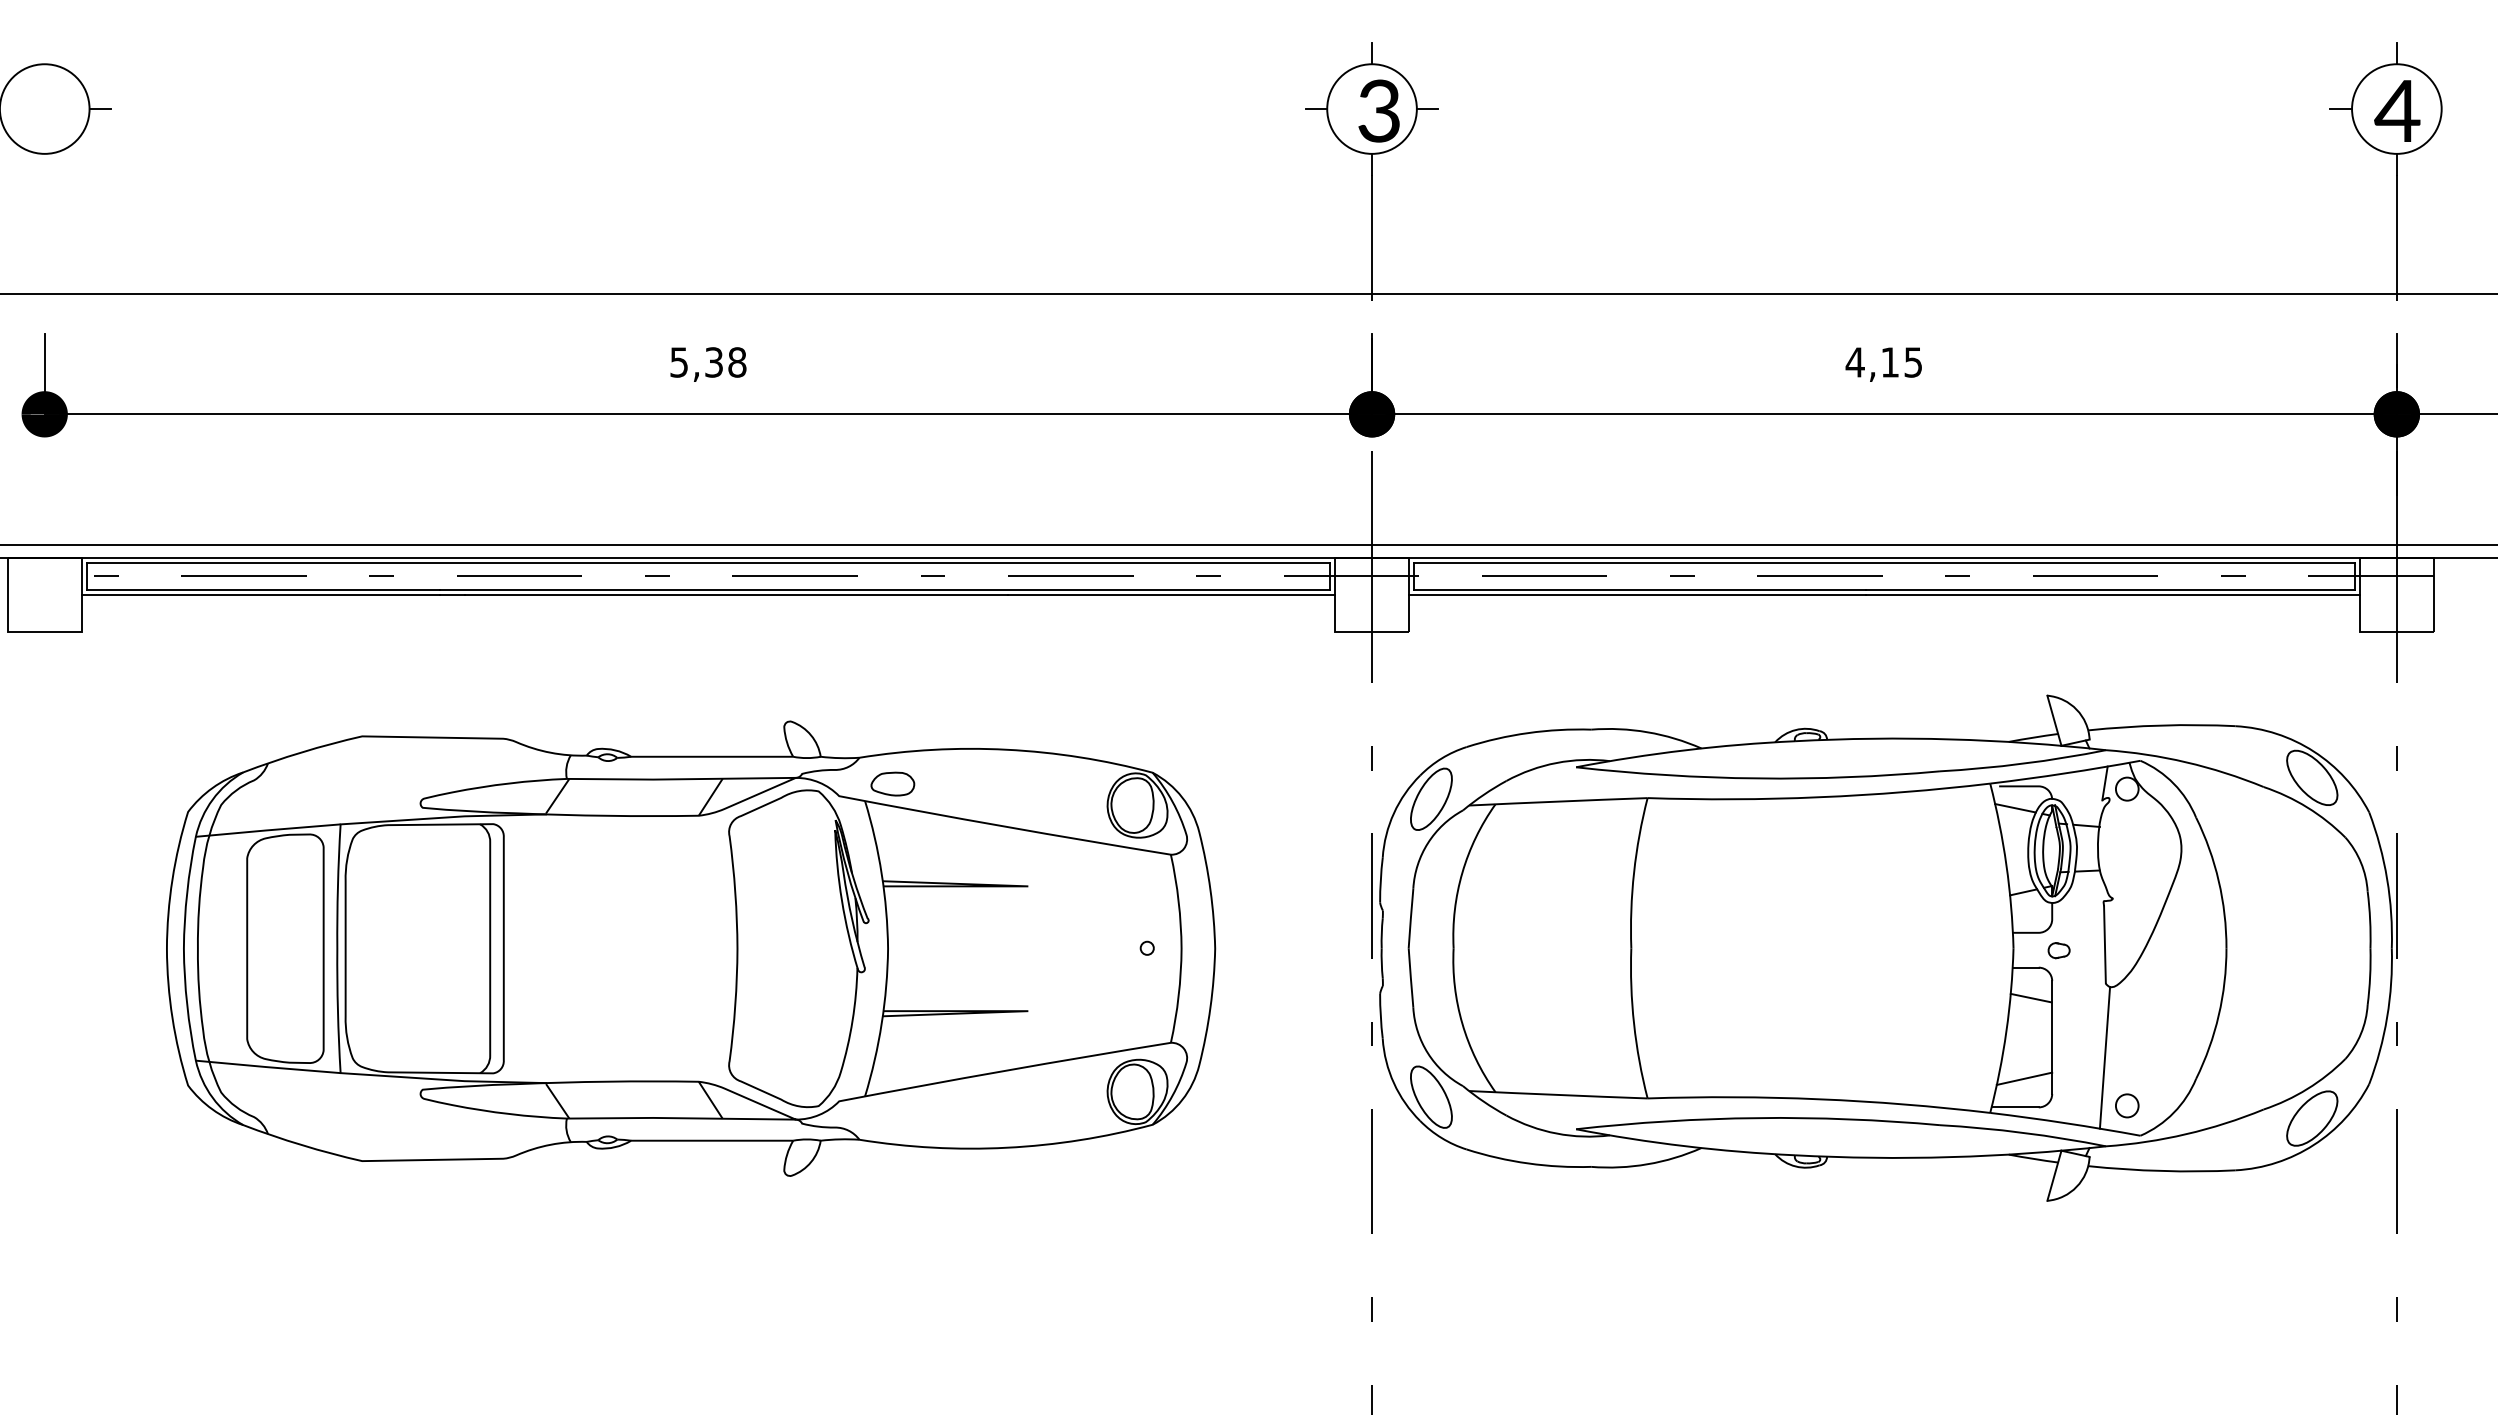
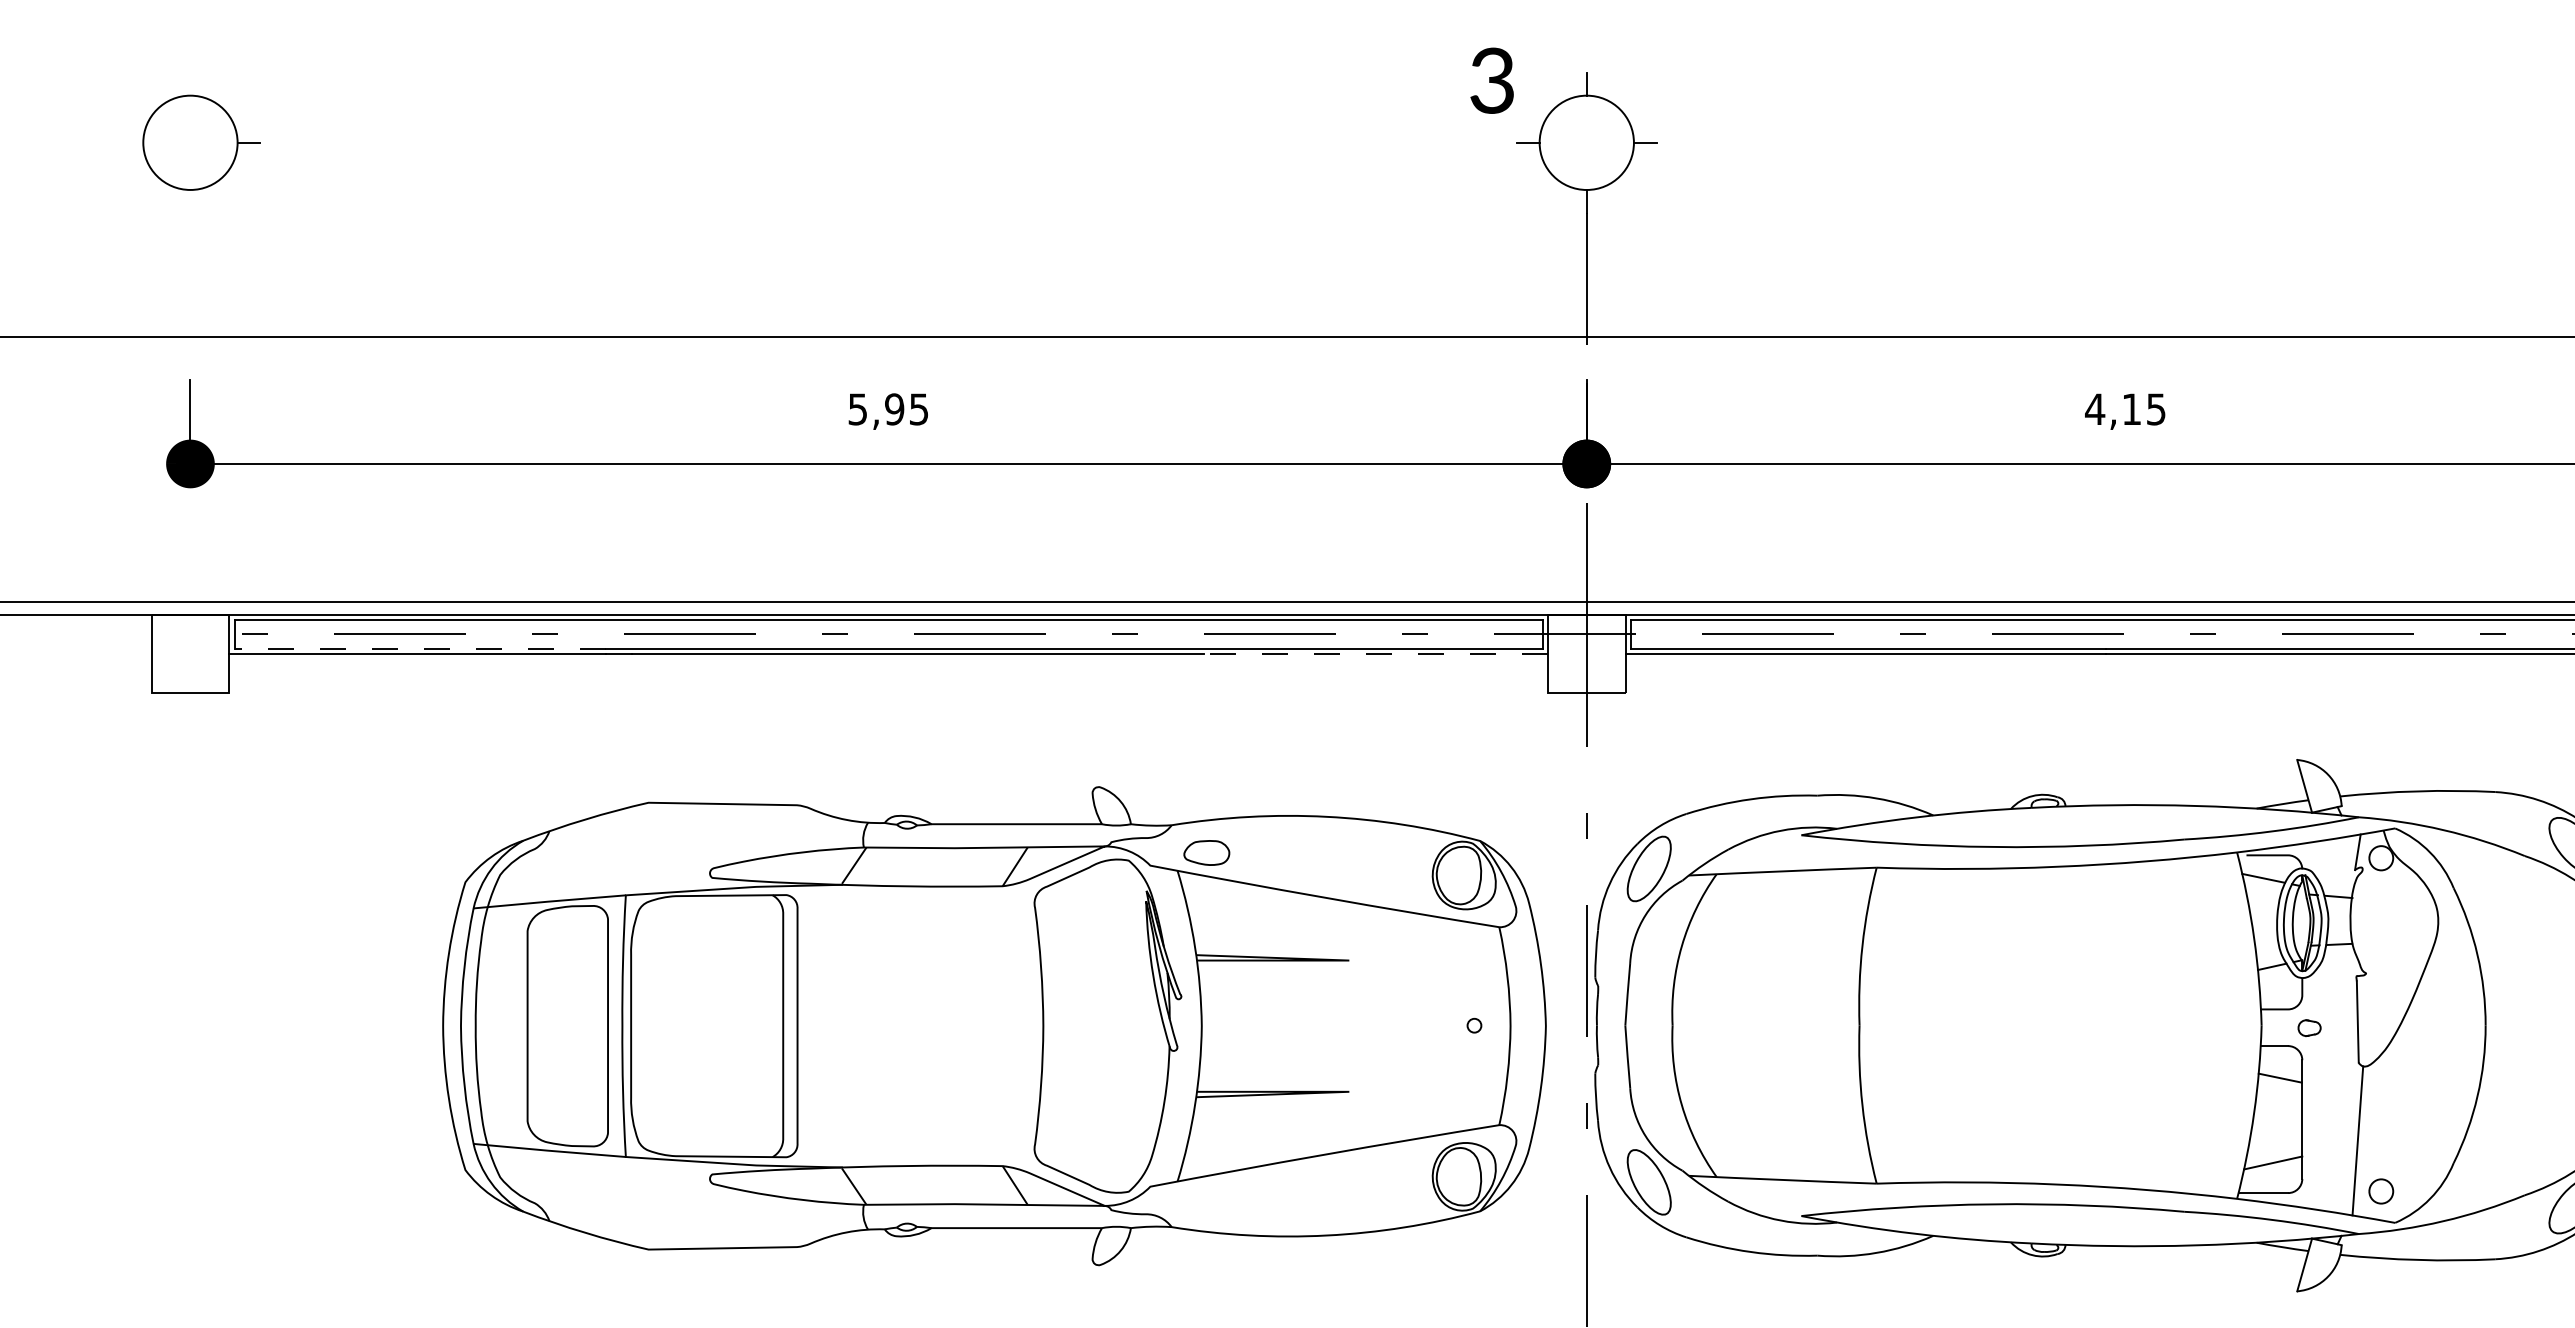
text: (1378, 110) -> (1491, 80), moved
text: (725, 362) -> (906, 409), 5,38 -> 5,95
line: (263, 589) -> (420, 648), solid -> dashed
line: (1171, 594) -> (1375, 653), solid -> dashed
part: (691, 948) -> (994, 1025), moved

